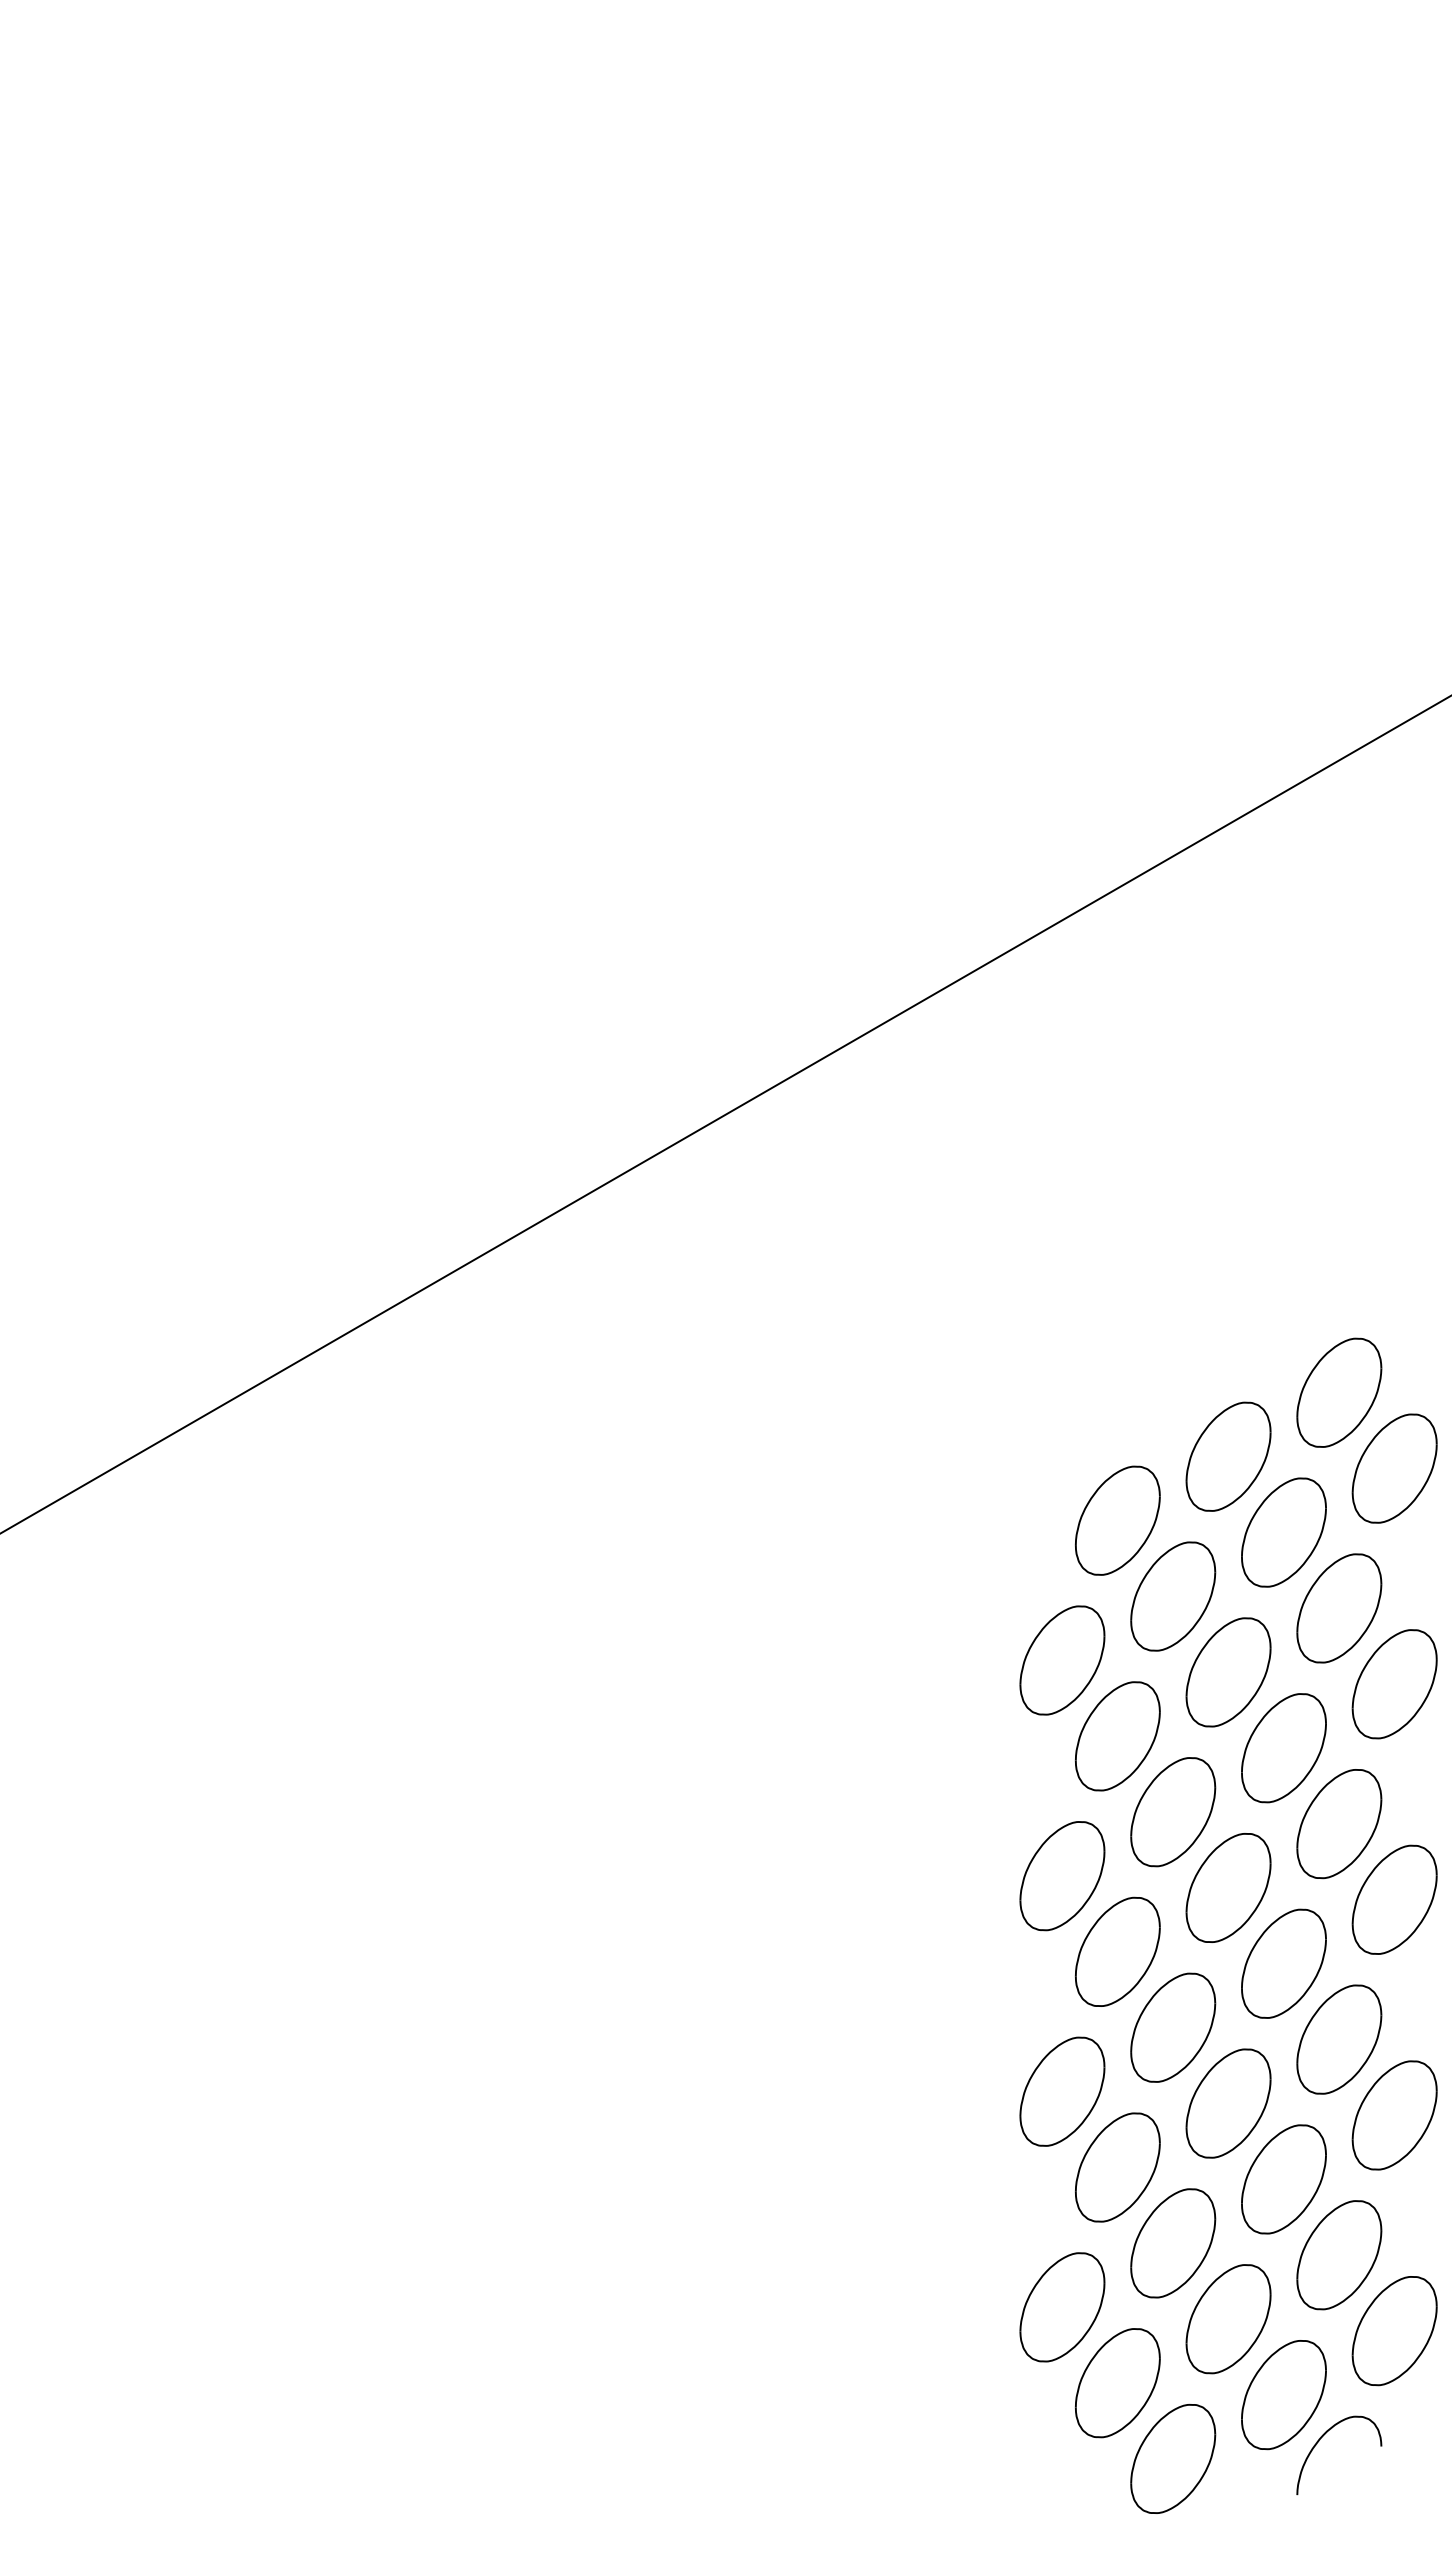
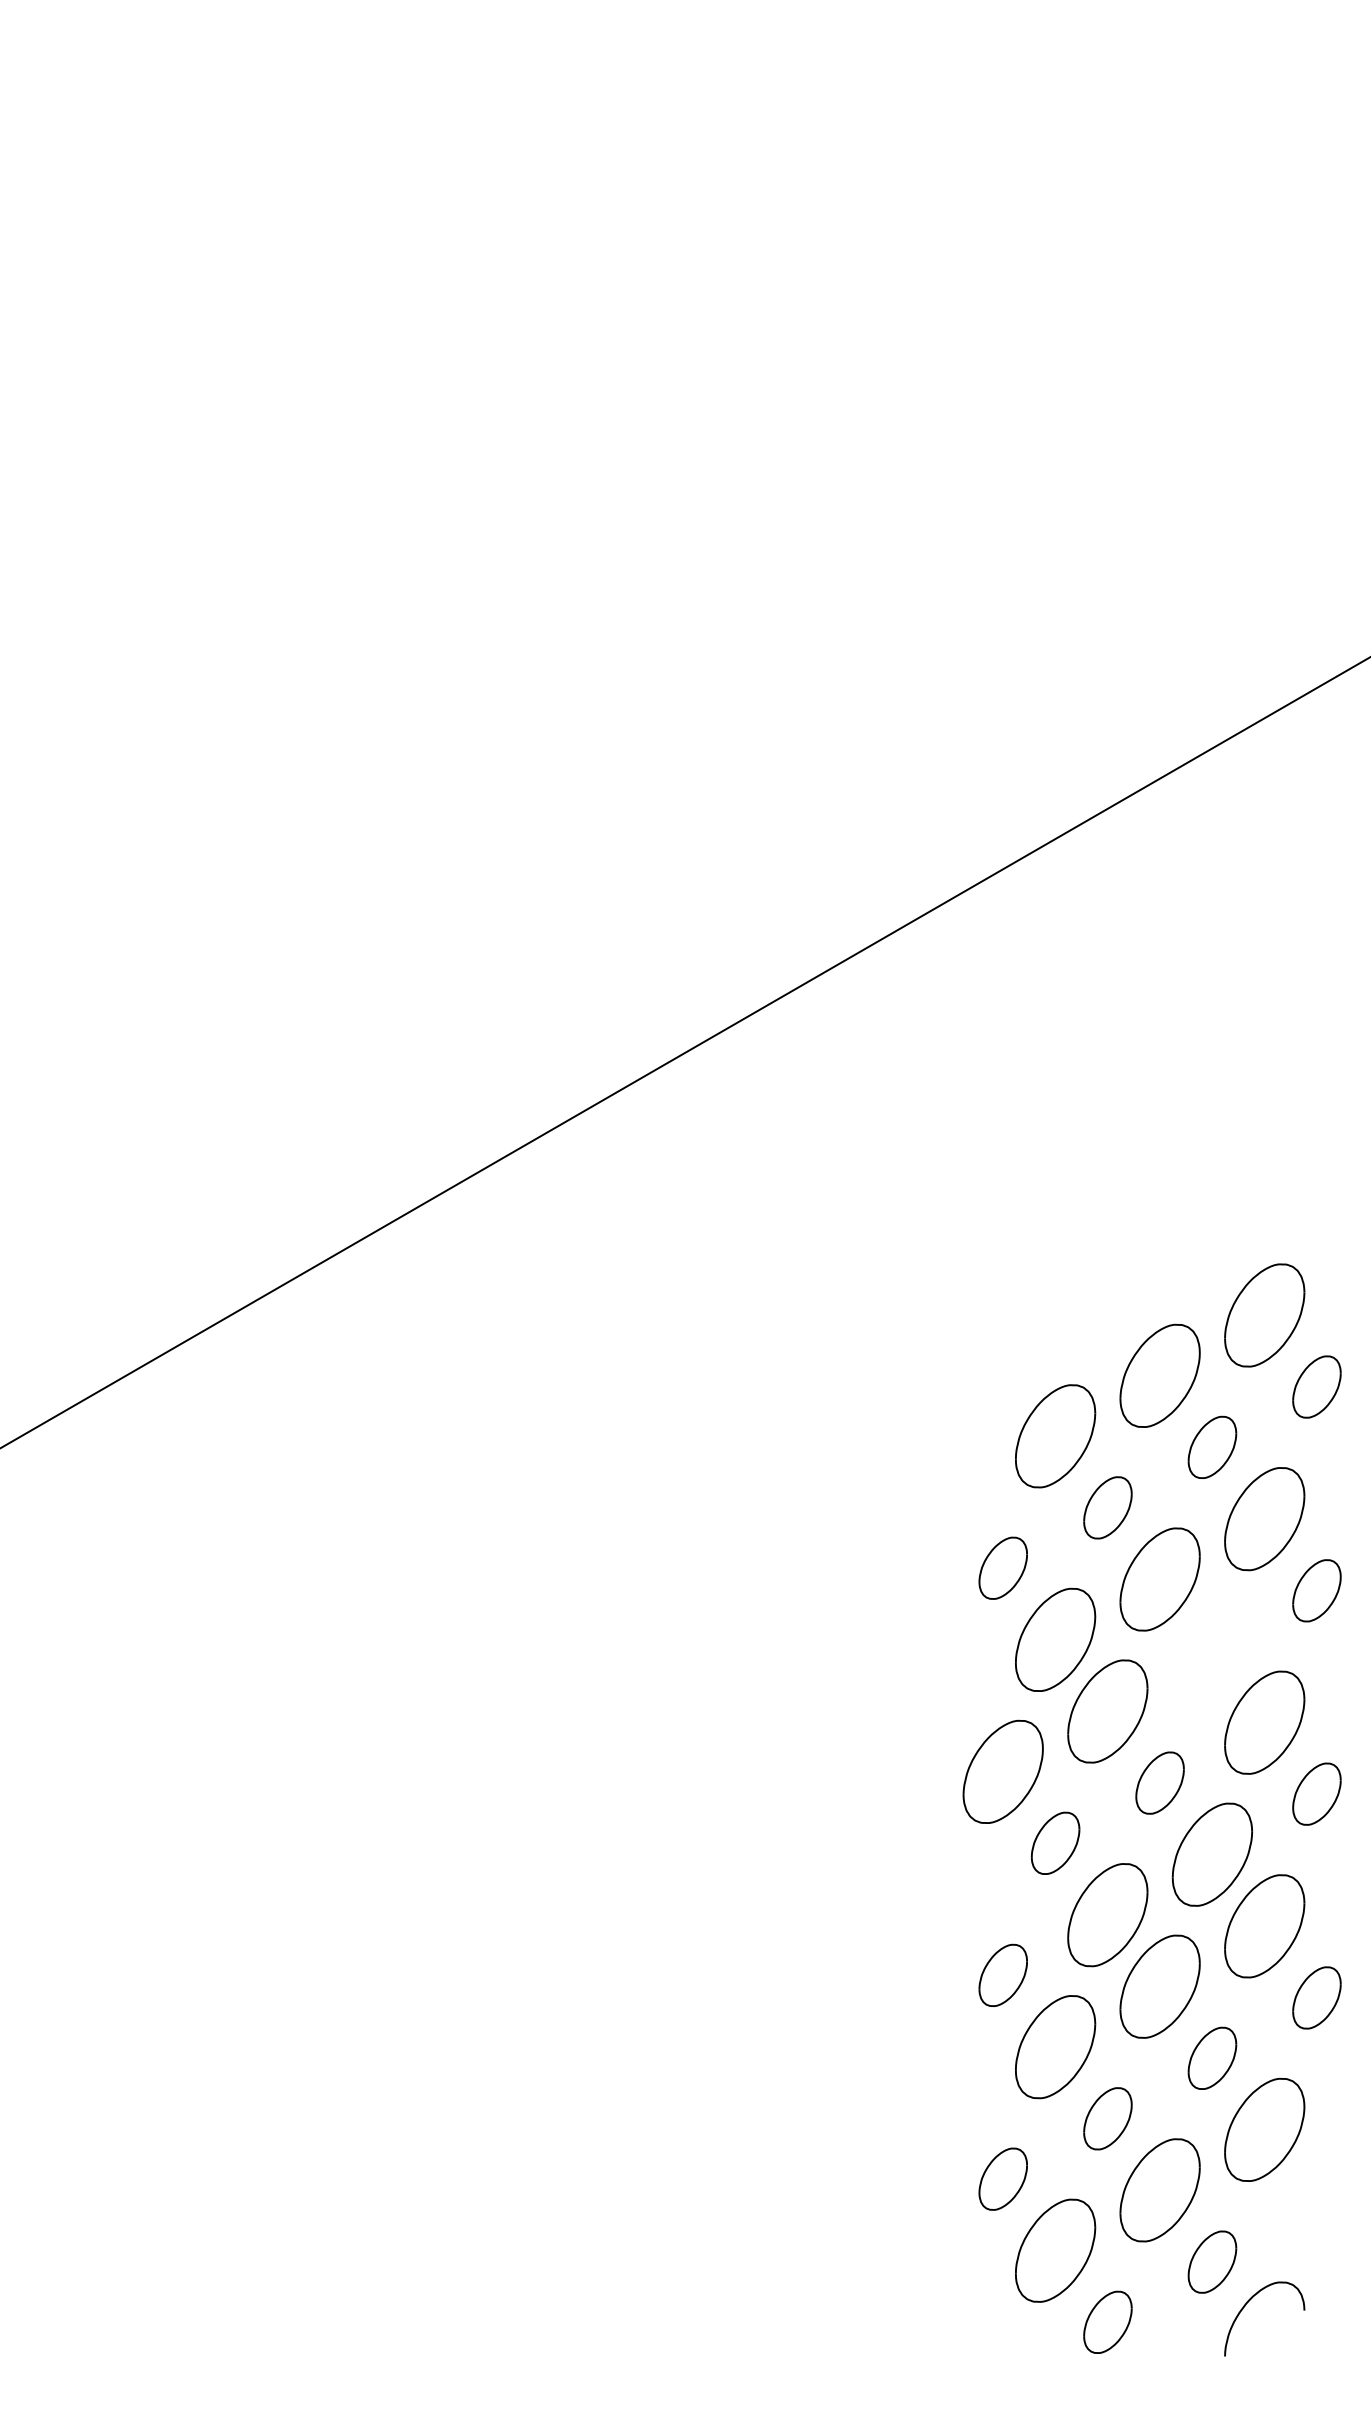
part: (1394, 1468) -> (1316, 1386), size x0.6
part: (1283, 1532) -> (1212, 1447), size x0.6
part: (1173, 1596) -> (1108, 1507), size x0.6
part: (1062, 1660) -> (1003, 1568), size x0.6
part: (1394, 1684) -> (1316, 1590), size x0.6
part: (1283, 1748) -> (1212, 1651), removed
part: (1228, 1887) -> (1160, 1782), size x0.6
part: (1394, 1899) -> (1316, 1794), size x0.6
part: (1117, 1951) -> (1055, 1843), size x0.6
part: (1062, 2091) -> (1003, 1975), size x0.6
part: (1394, 2115) -> (1316, 1997), size x0.6
part: (1283, 2179) -> (1212, 2058), size x0.6
part: (1173, 2243) -> (1108, 2118), size x0.6
part: (1062, 2307) -> (1003, 2179), size x0.6
part: (1394, 2331) -> (1316, 2201), removed
part: (1283, 2395) -> (1212, 2262), size x0.6
part: (1173, 2458) -> (1108, 2321), size x0.6

